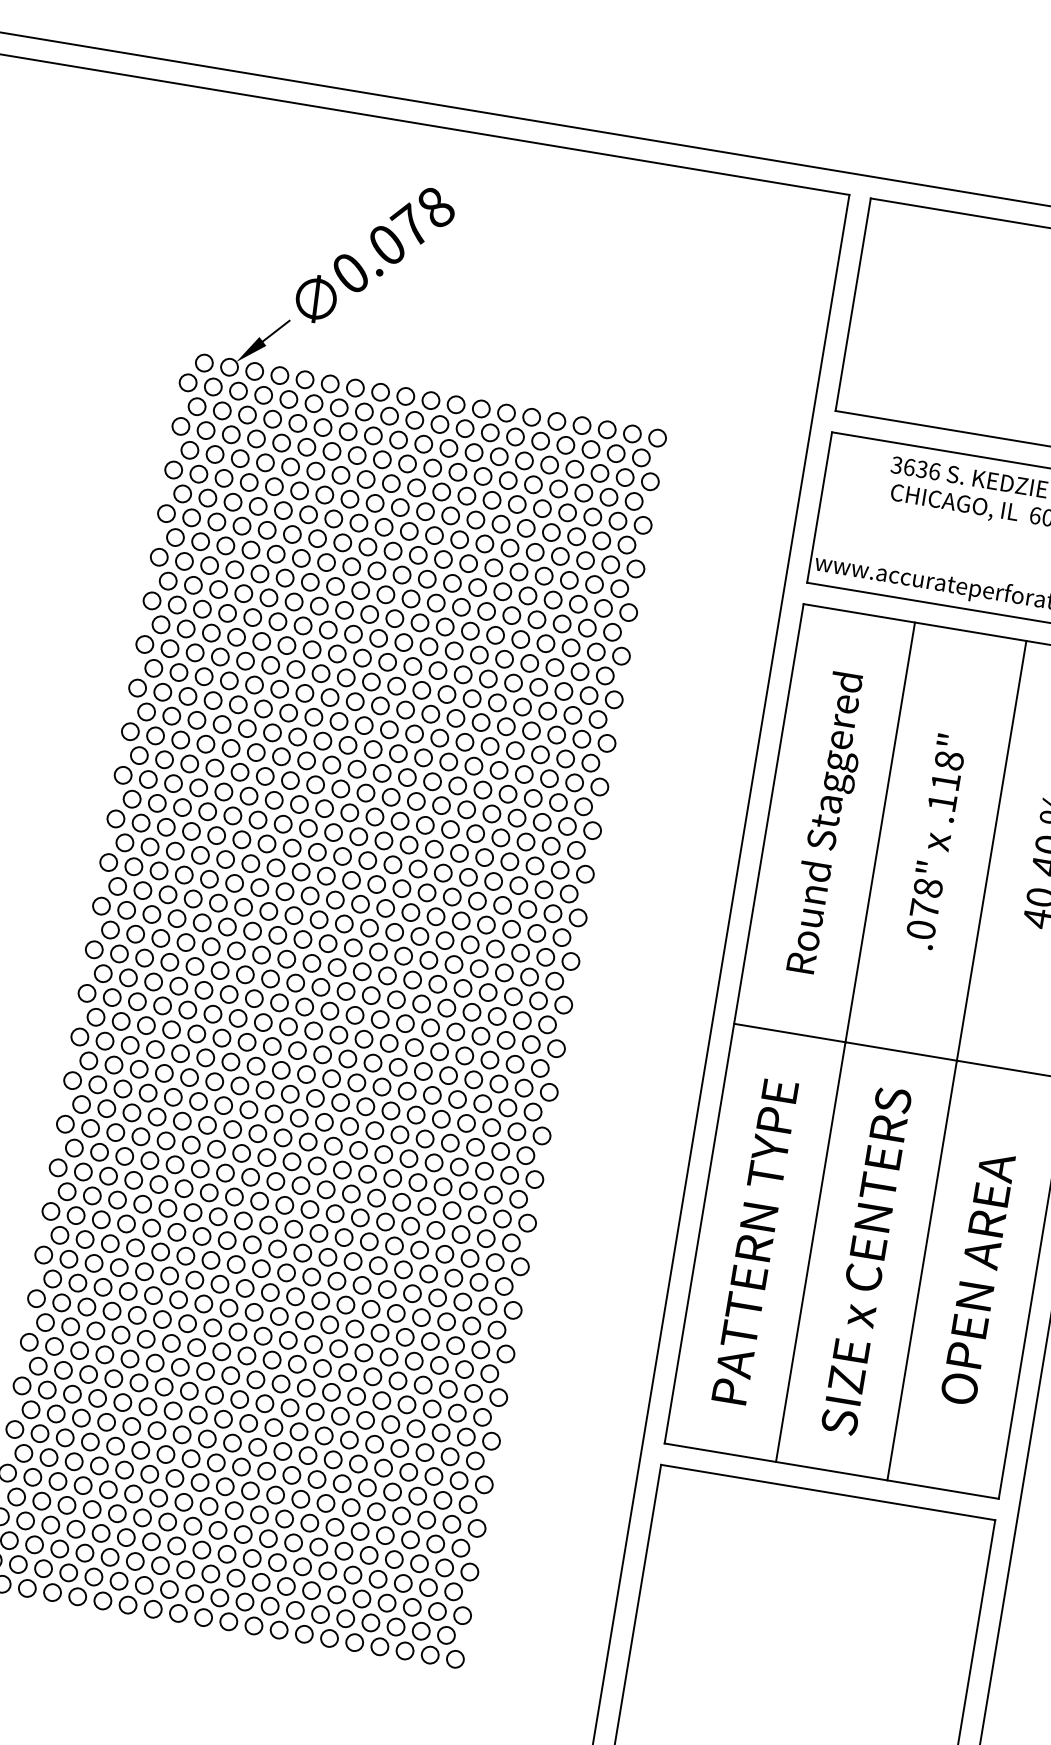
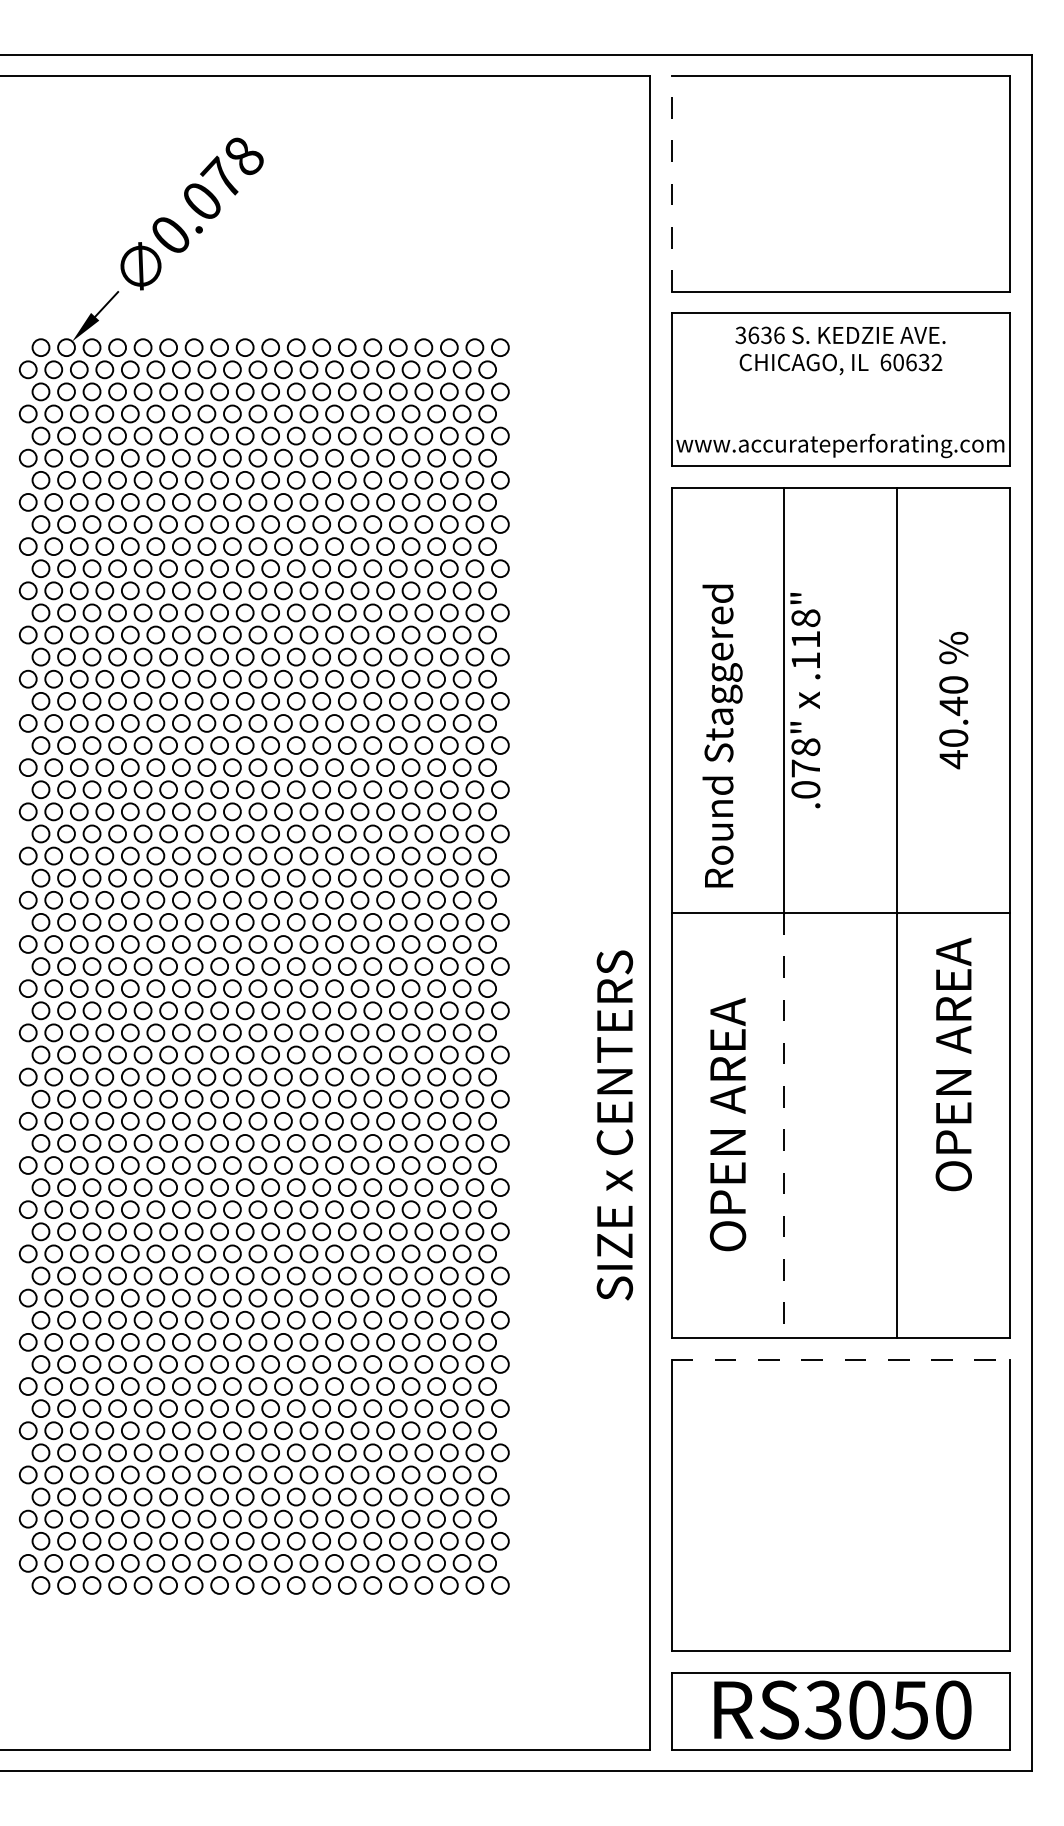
line: (853, 305) -> (671, 184), solid -> dashed
text: (828, 822) -> (722, 735), moved
text: (935, 841) -> (805, 700), moved
text: (754, 1241) -> (727, 1124), PATTERN TYPE -> OPEN AREA
line: (810, 1251) -> (784, 1125), solid -> dashed
text: (866, 1261) -> (614, 1125), moved
text: (977, 1278) -> (953, 1064), moved
line: (828, 1493) -> (841, 1360), solid -> dashed

